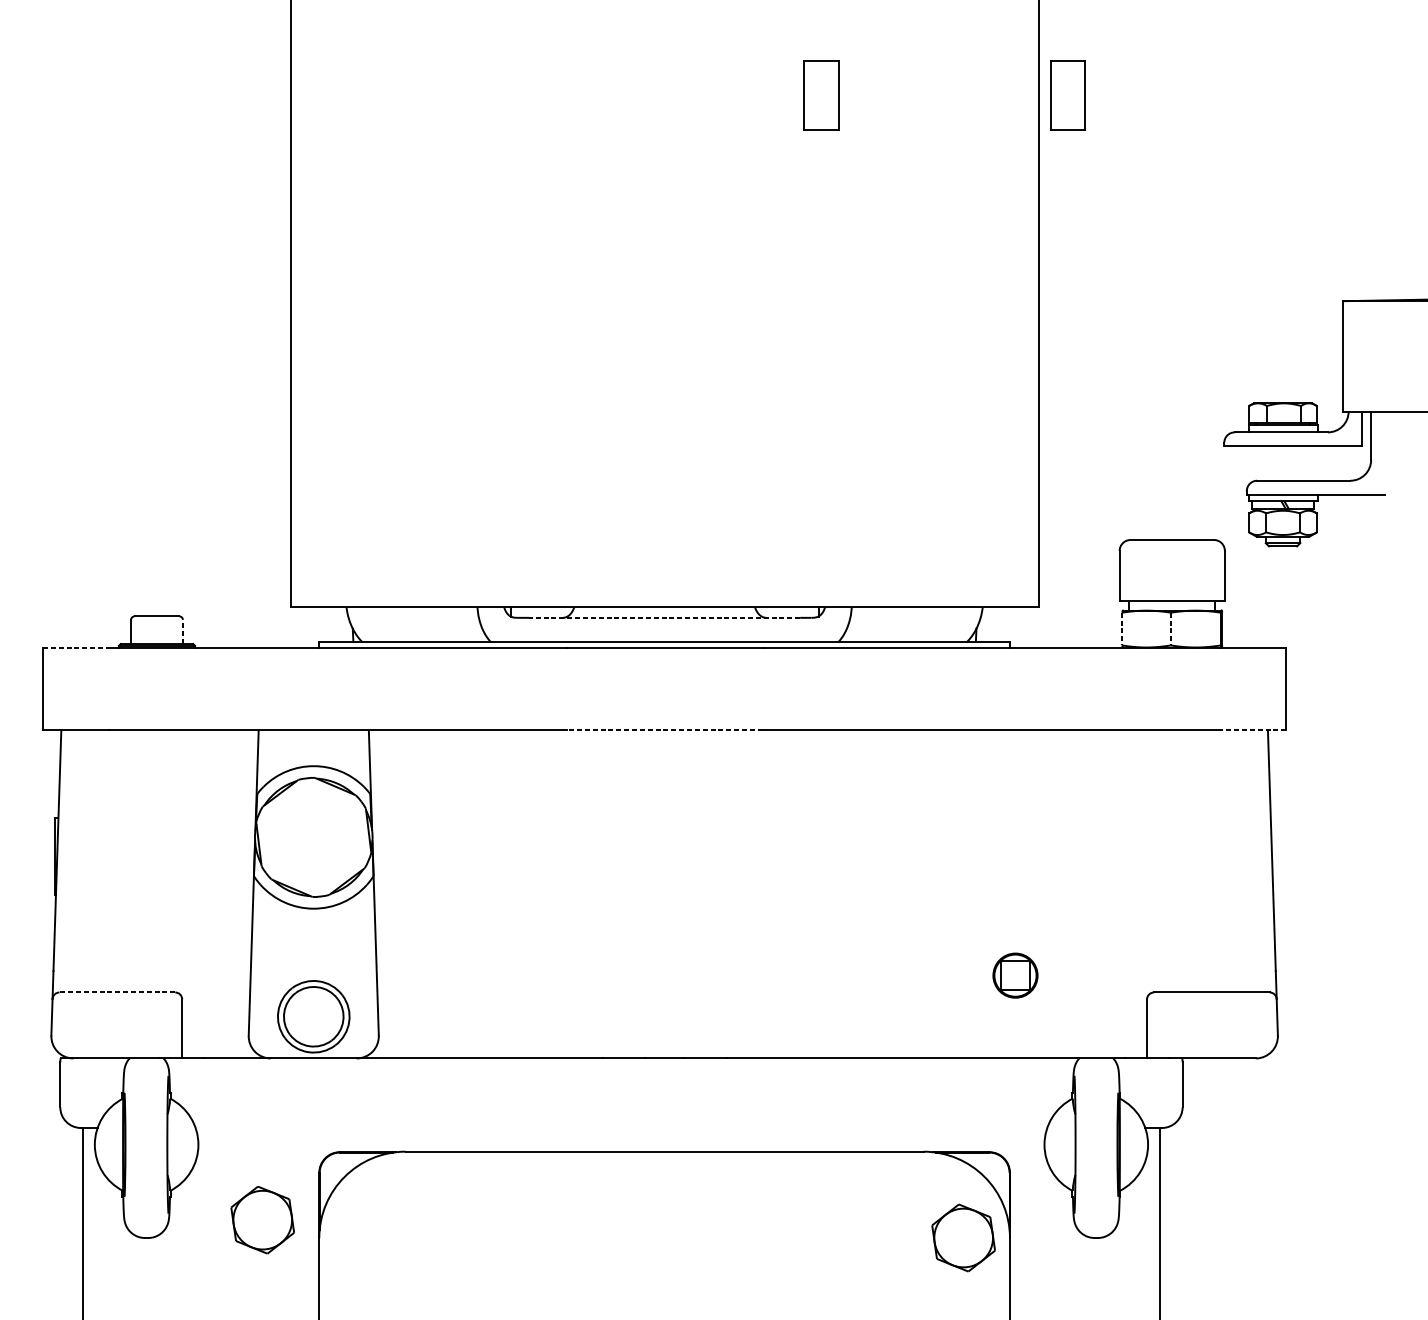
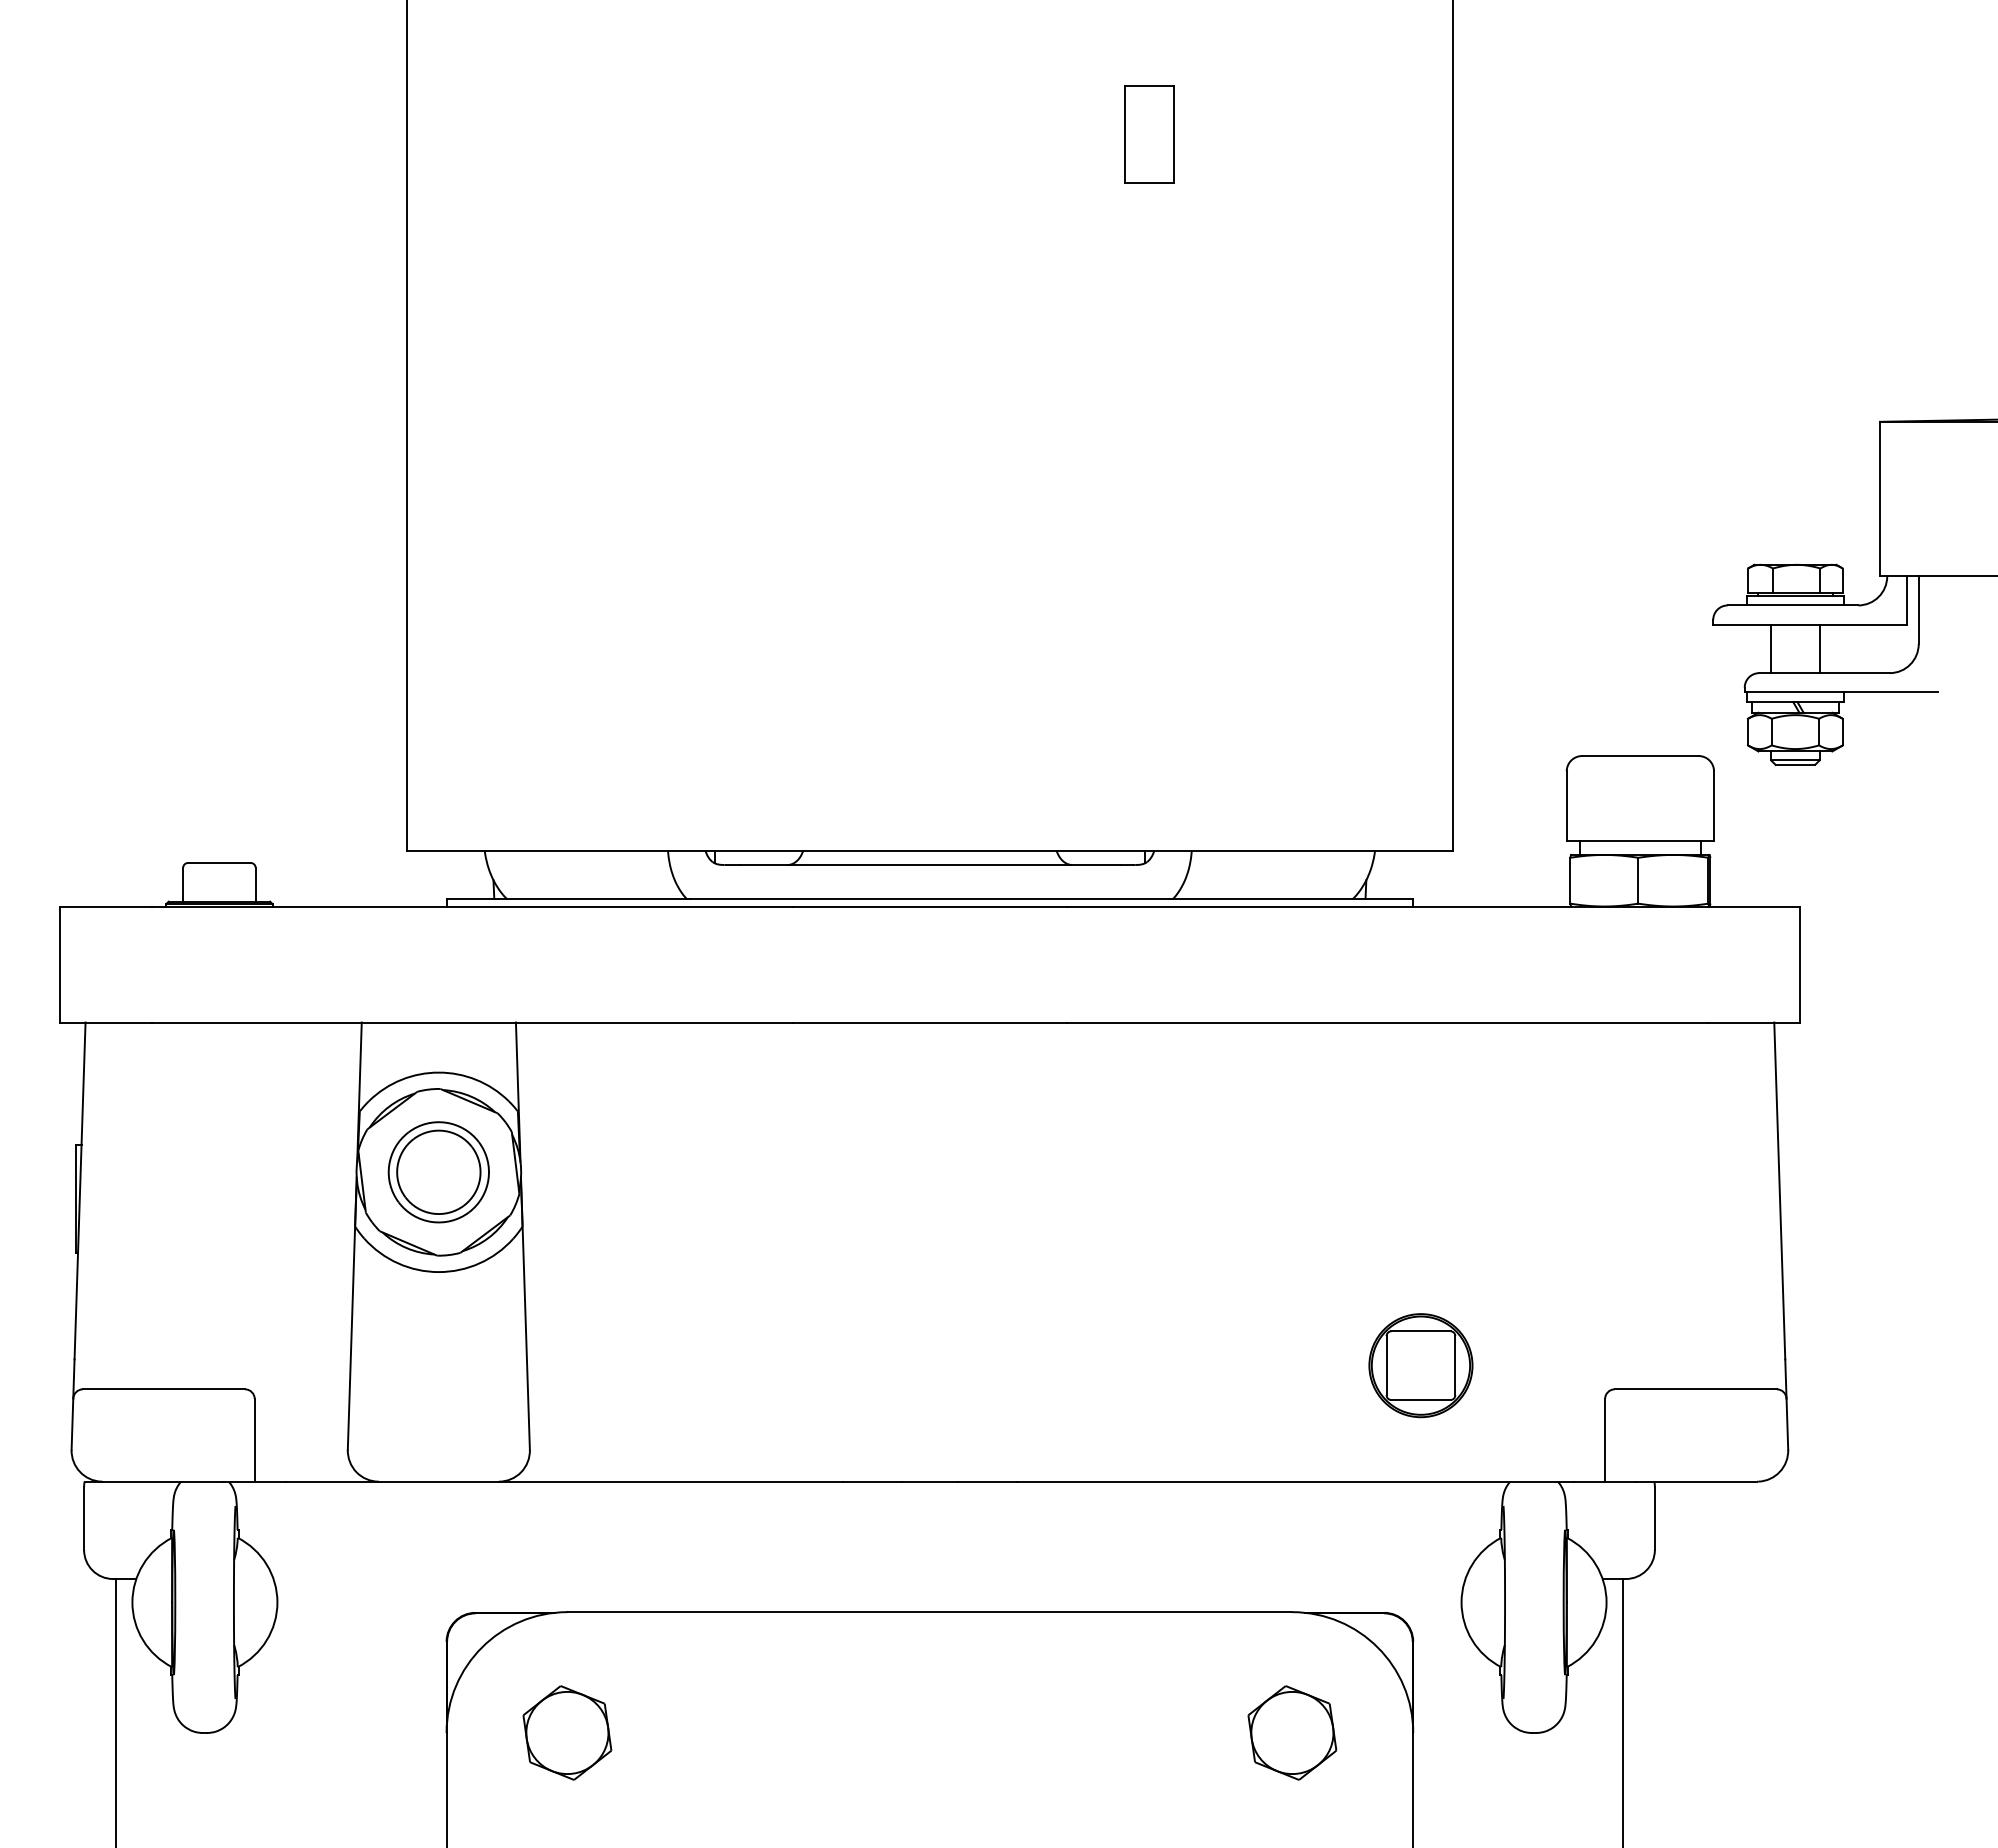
part: (1068, 95) -> (1494, 134), removed
line: (1265, 463) -> (1771, 648), added
line: (1300, 463) -> (1819, 648), added
line: (664, 618) -> (929, 865), dashed -> solid
line: (1122, 628) -> (1570, 880), dashed -> solid
line: (1170, 628) -> (1638, 880), dashed -> solid
line: (182, 631) -> (255, 884), dashed -> solid
line: (76, 647) -> (106, 906), dashed -> solid
line: (664, 730) -> (929, 1022), dashed -> solid
line: (1253, 730) -> (1753, 1022), dashed -> solid
part: (1015, 975) -> (1420, 1365), size x1.67
line: (117, 992) -> (163, 1389), dashed -> solid
part: (313, 1016) -> (438, 1172), moved
part: (262, 1219) -> (567, 1732), moved
part: (963, 1237) -> (1292, 1732), moved

